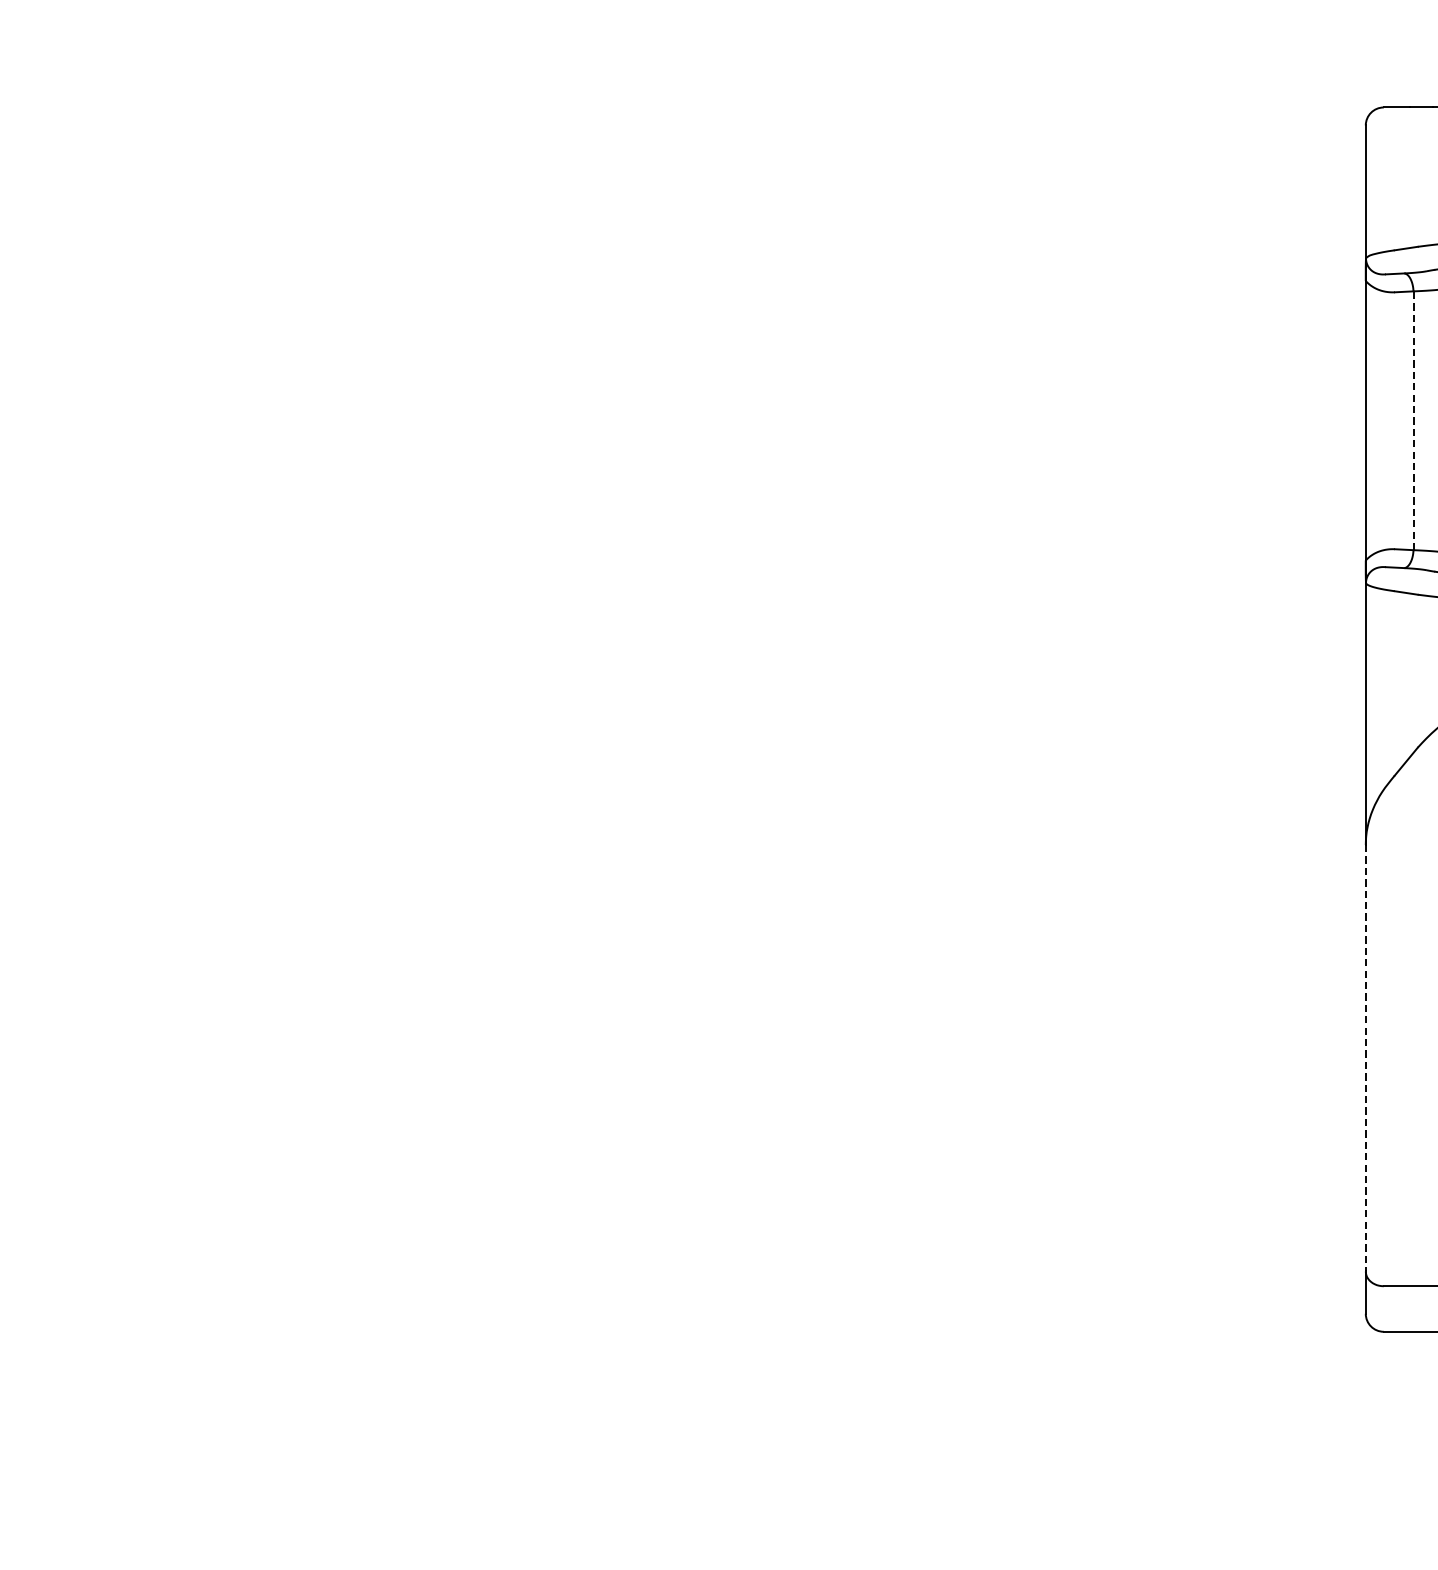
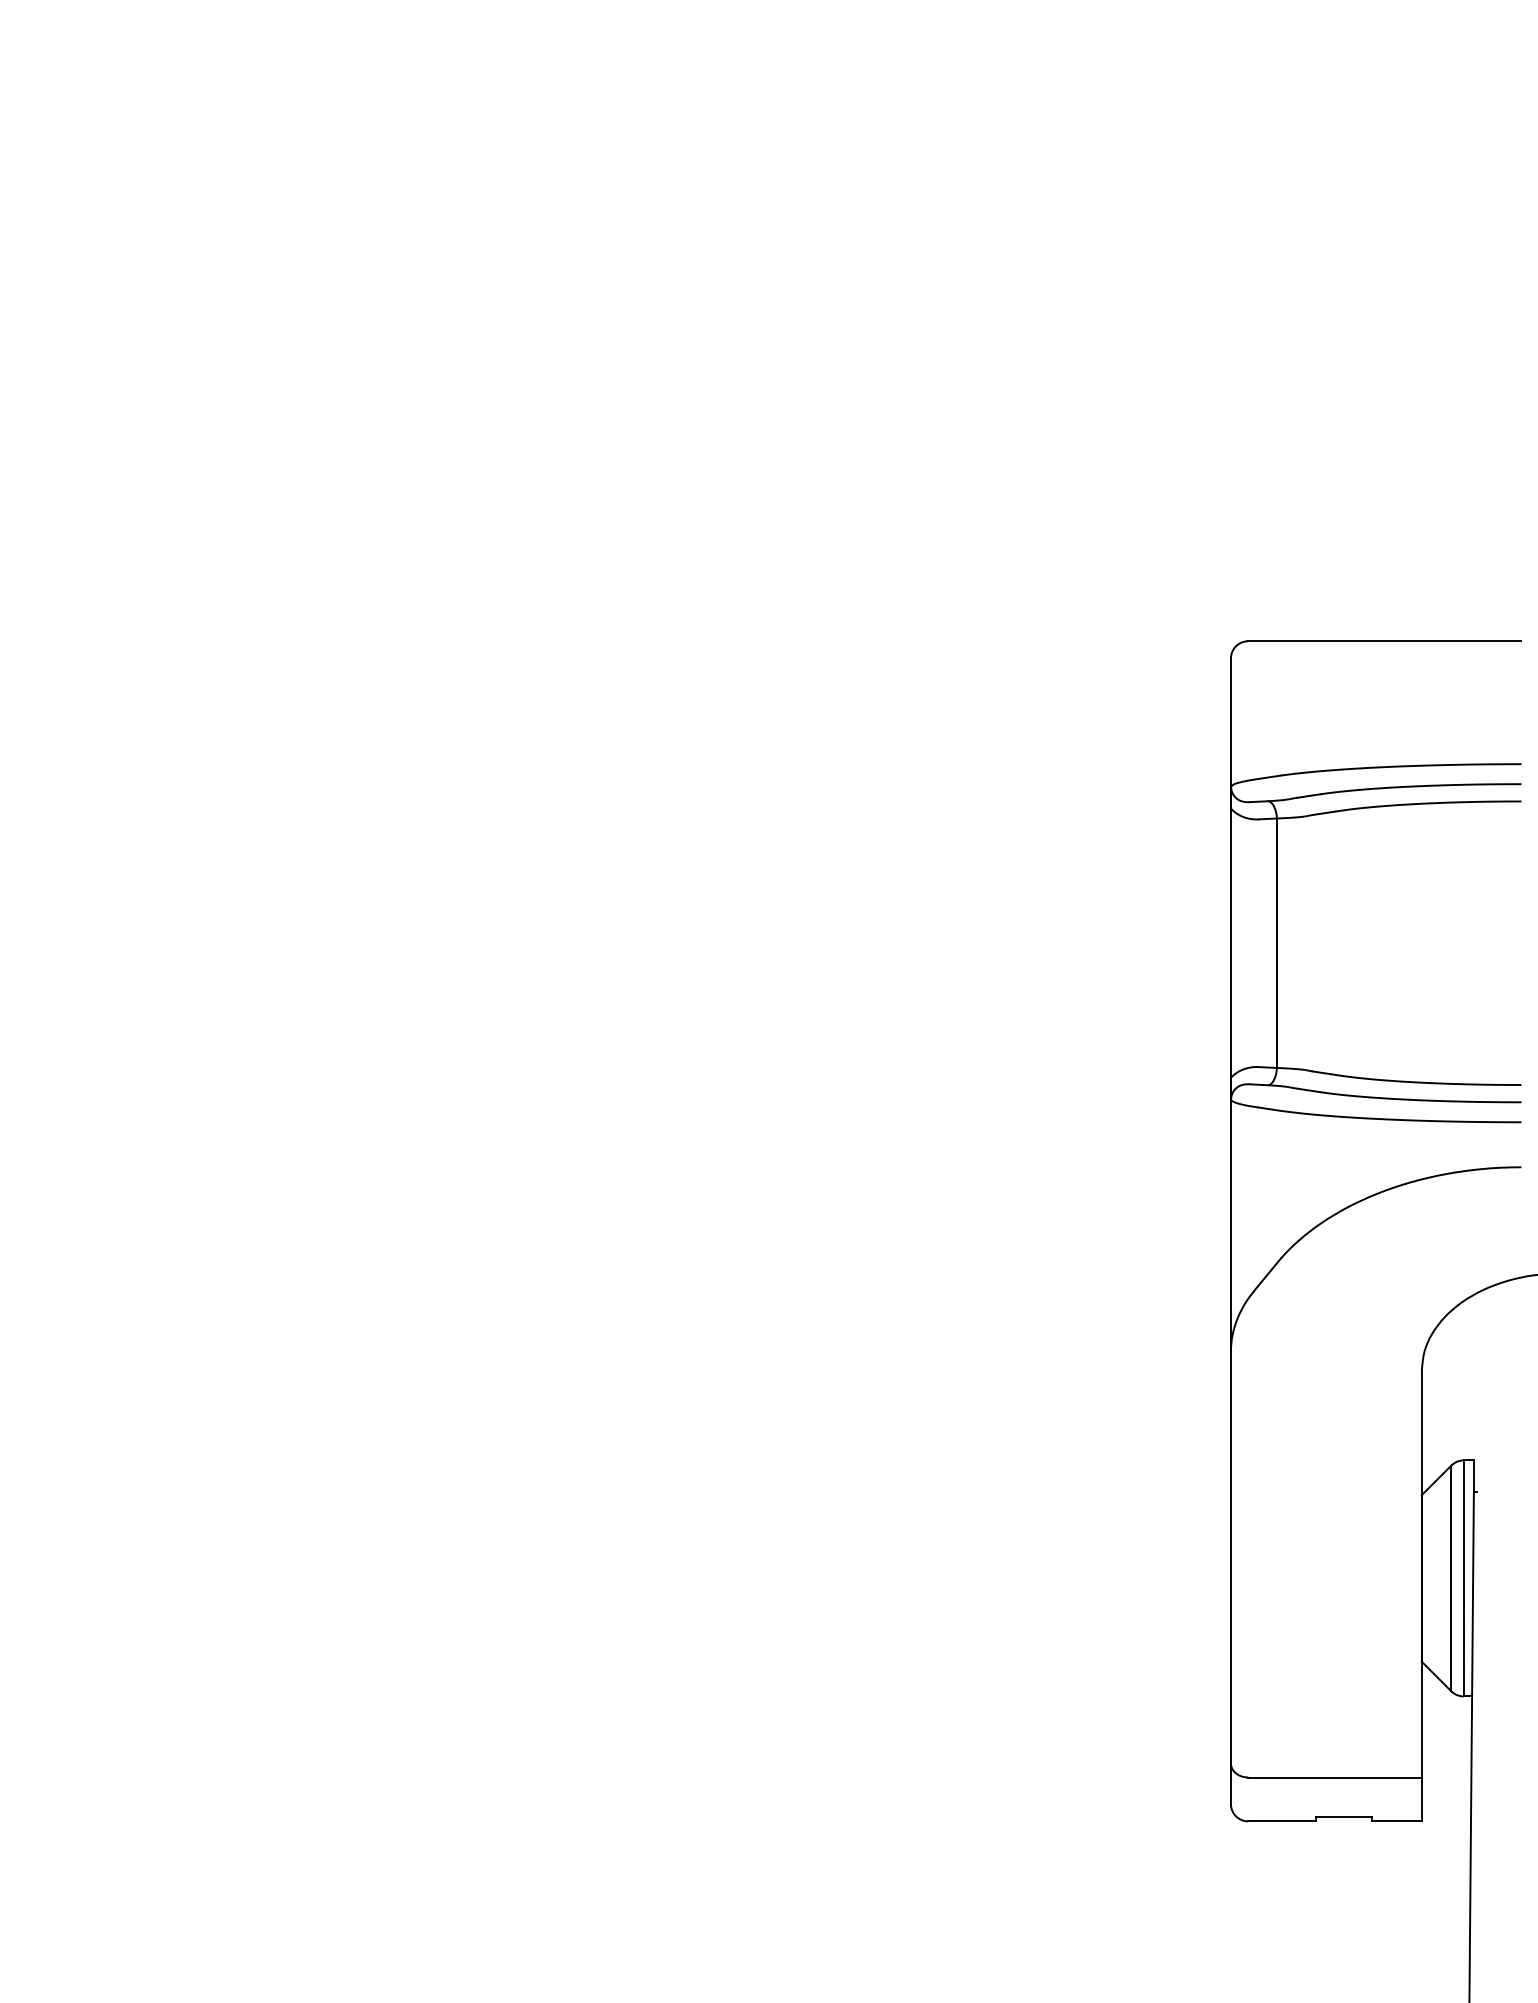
line: (1413, 421) -> (1276, 943), dashed -> solid
line: (1365, 1058) -> (1230, 1557), dashed -> solid

